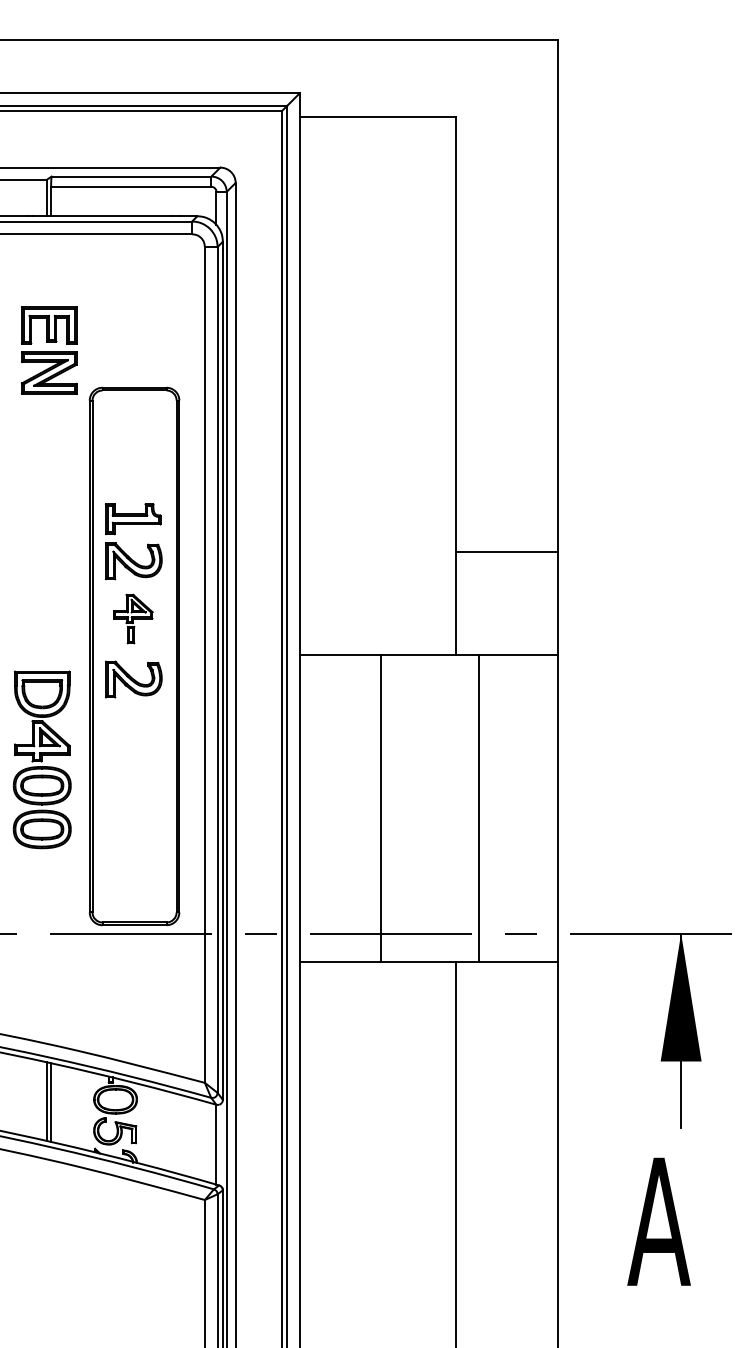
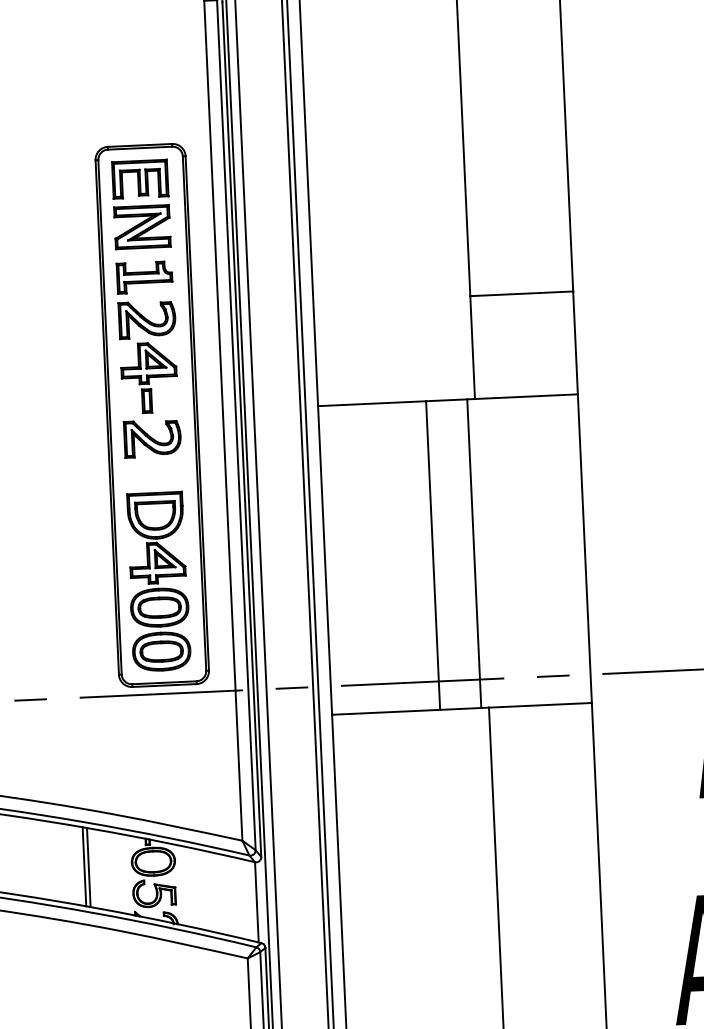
part: (49, 350) -> (141, 204), moved
part: (133, 618) -> (149, 377), size x1.43
part: (41, 759) -> (157, 581), moved
line: (381, 807) -> (433, 554), moved
line: (479, 807) -> (474, 552), moved

